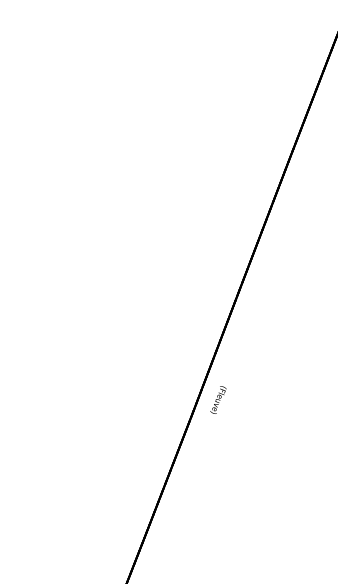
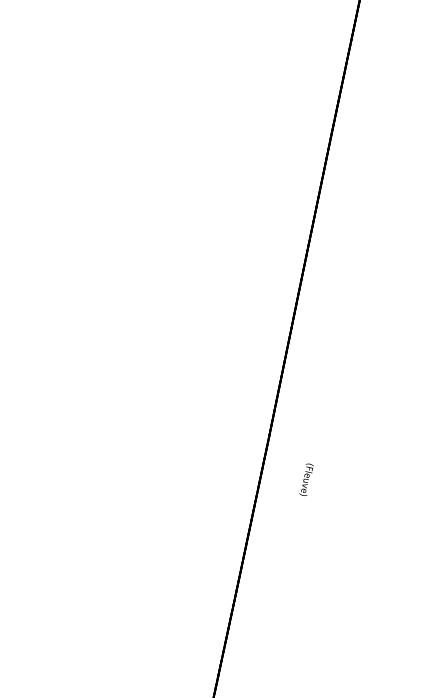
text: (218, 399) -> (306, 479), moved

